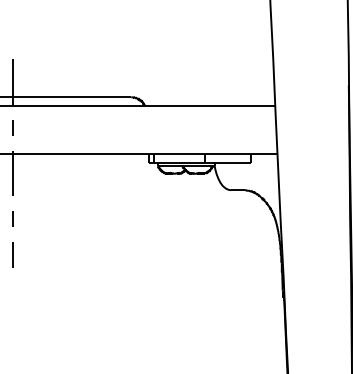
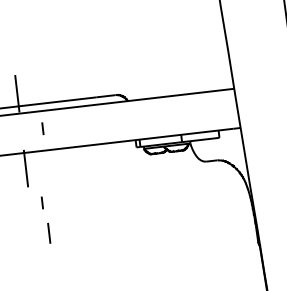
line: (12, 127) -> (42, 128), moved
line: (12, 218) -> (42, 202), moved
line: (12, 254) -> (48, 233), moved

